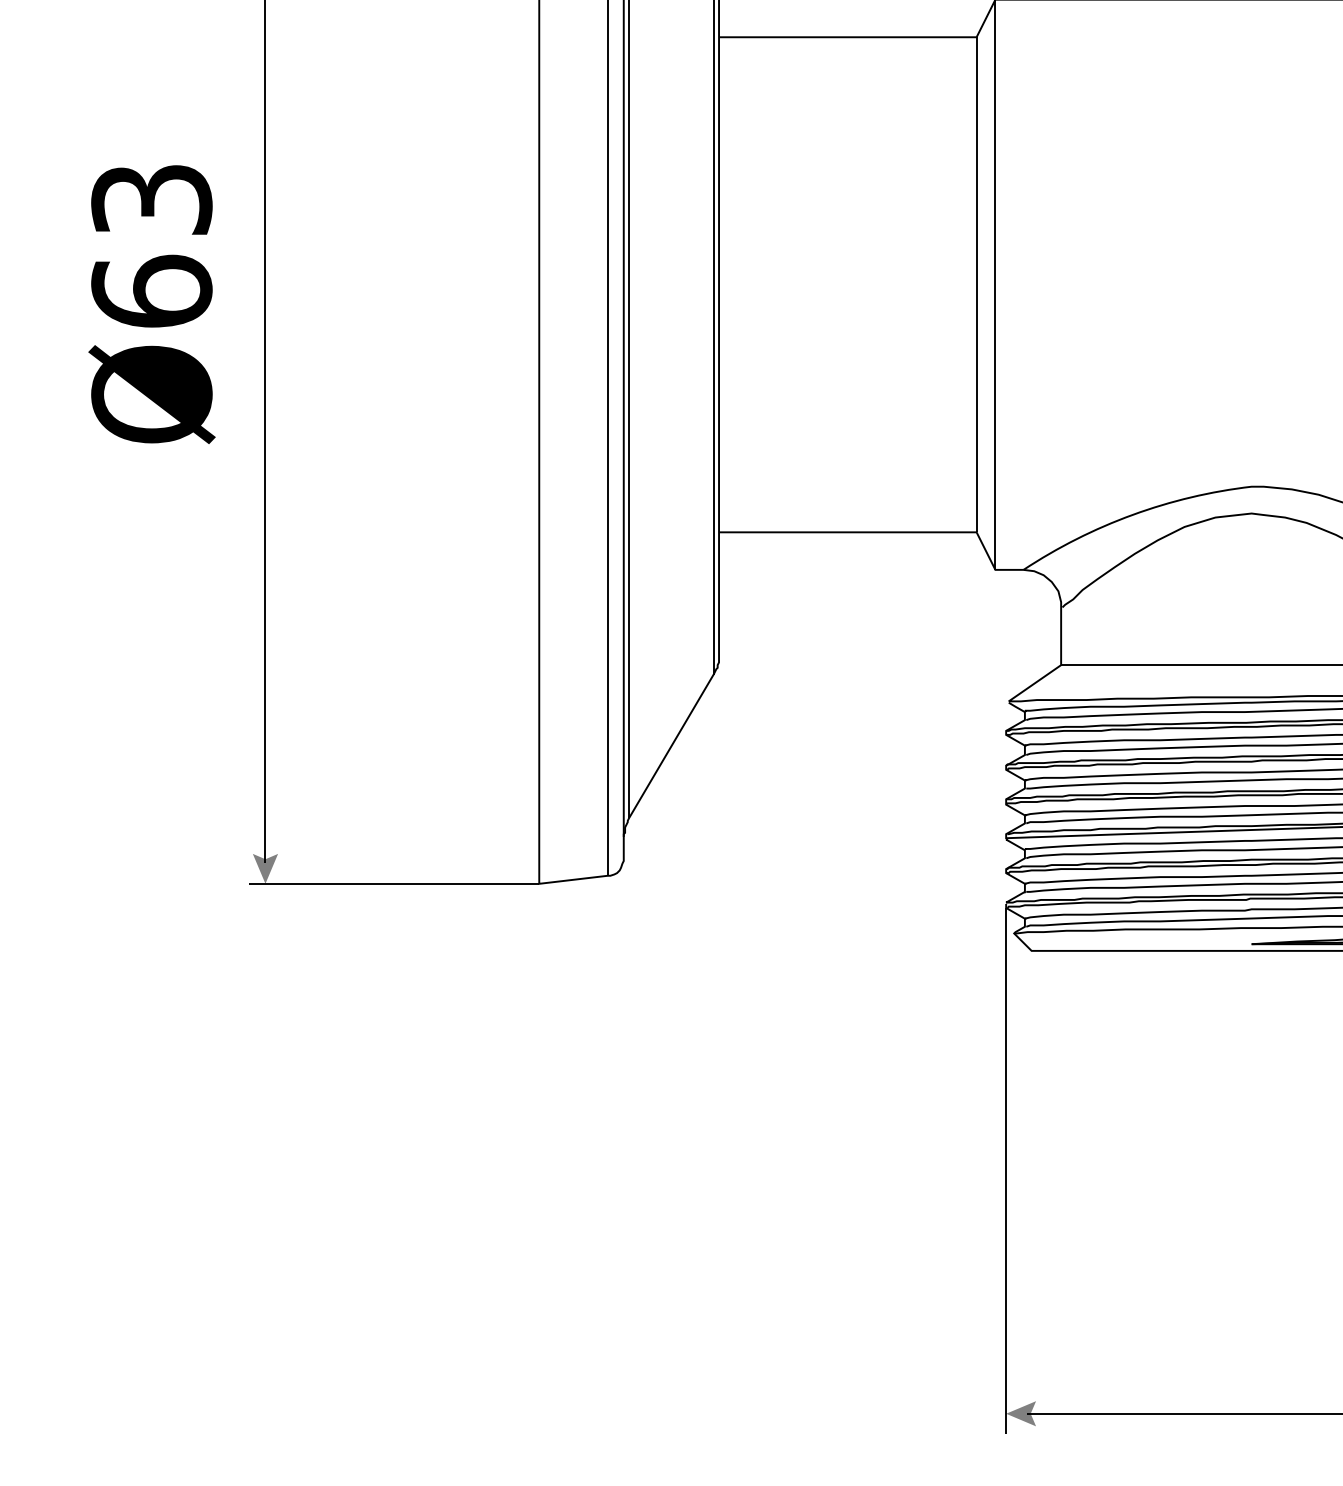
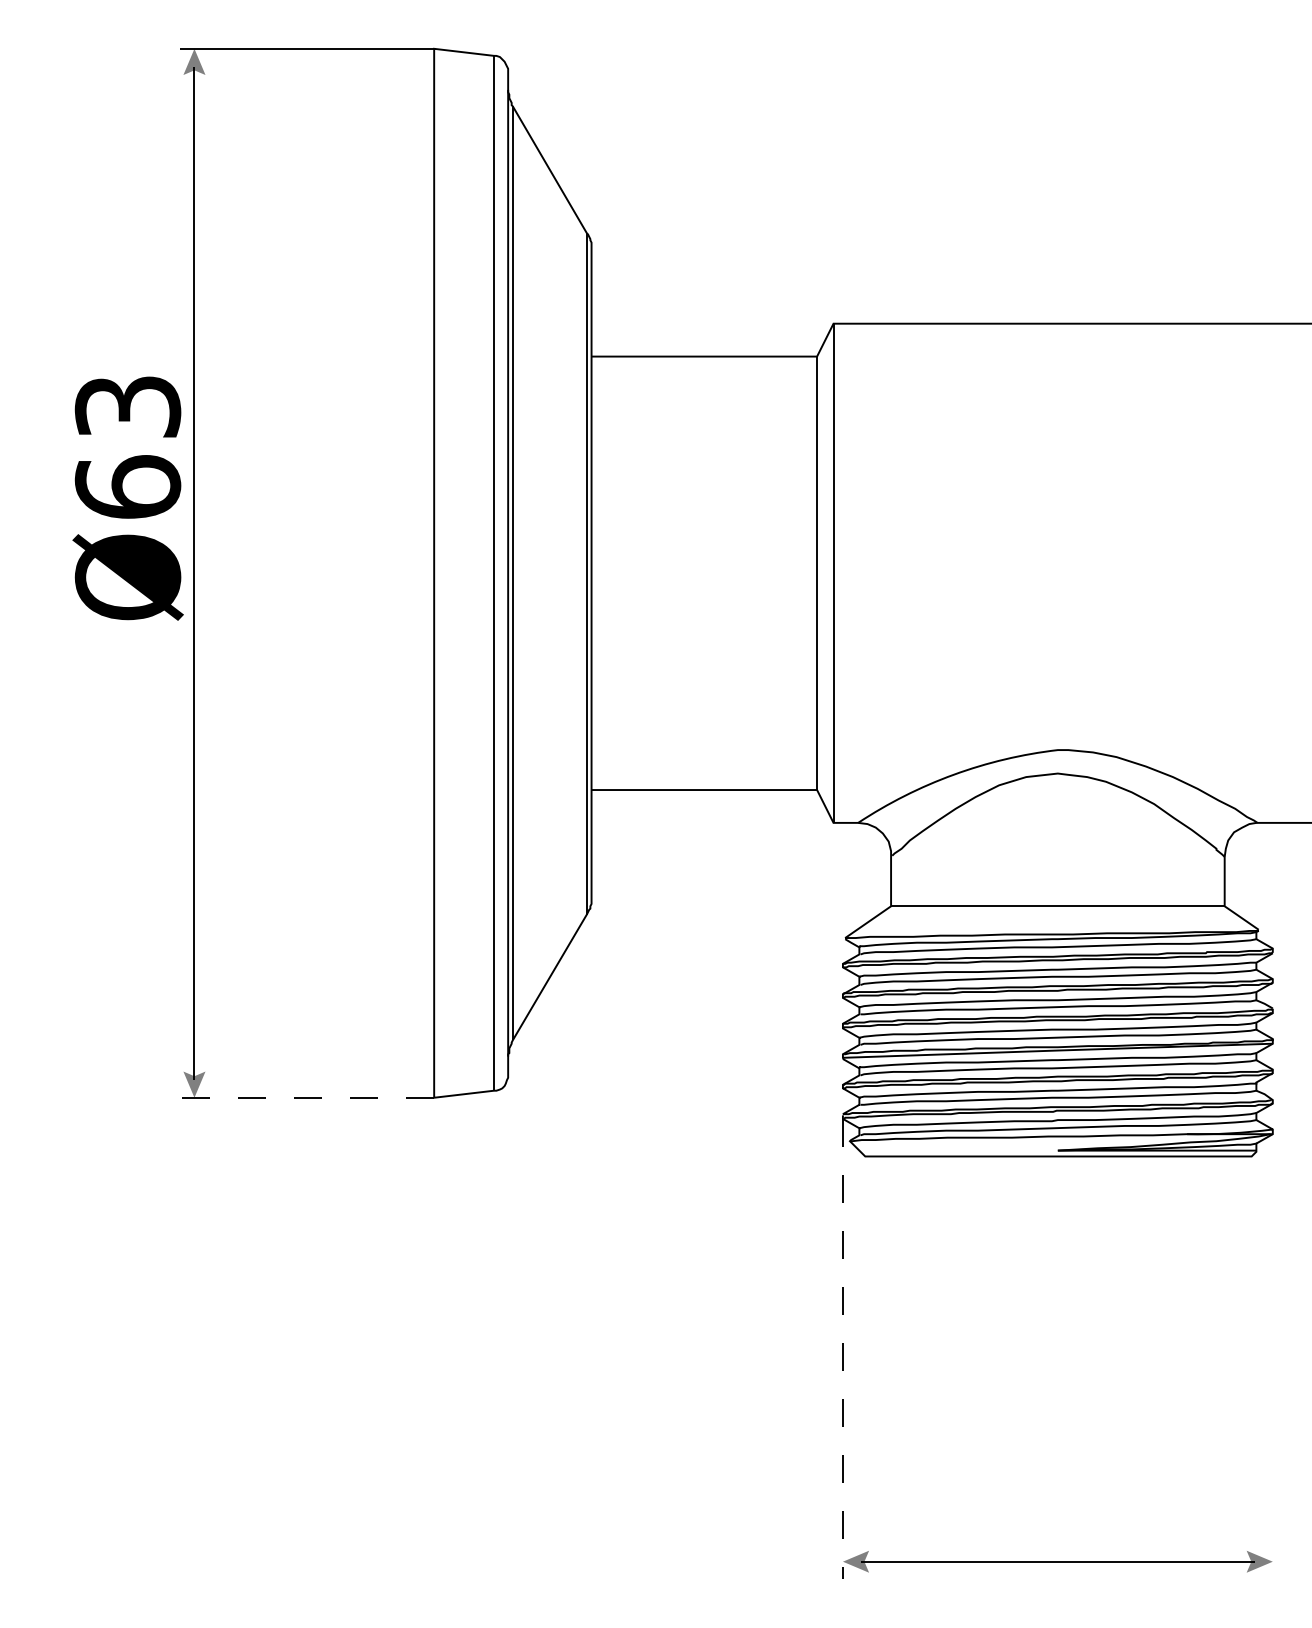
text: (151, 304) -> (127, 498), moved
line: (394, 883) -> (307, 1097), solid -> dashed
line: (1005, 1171) -> (842, 1349), solid -> dashed

